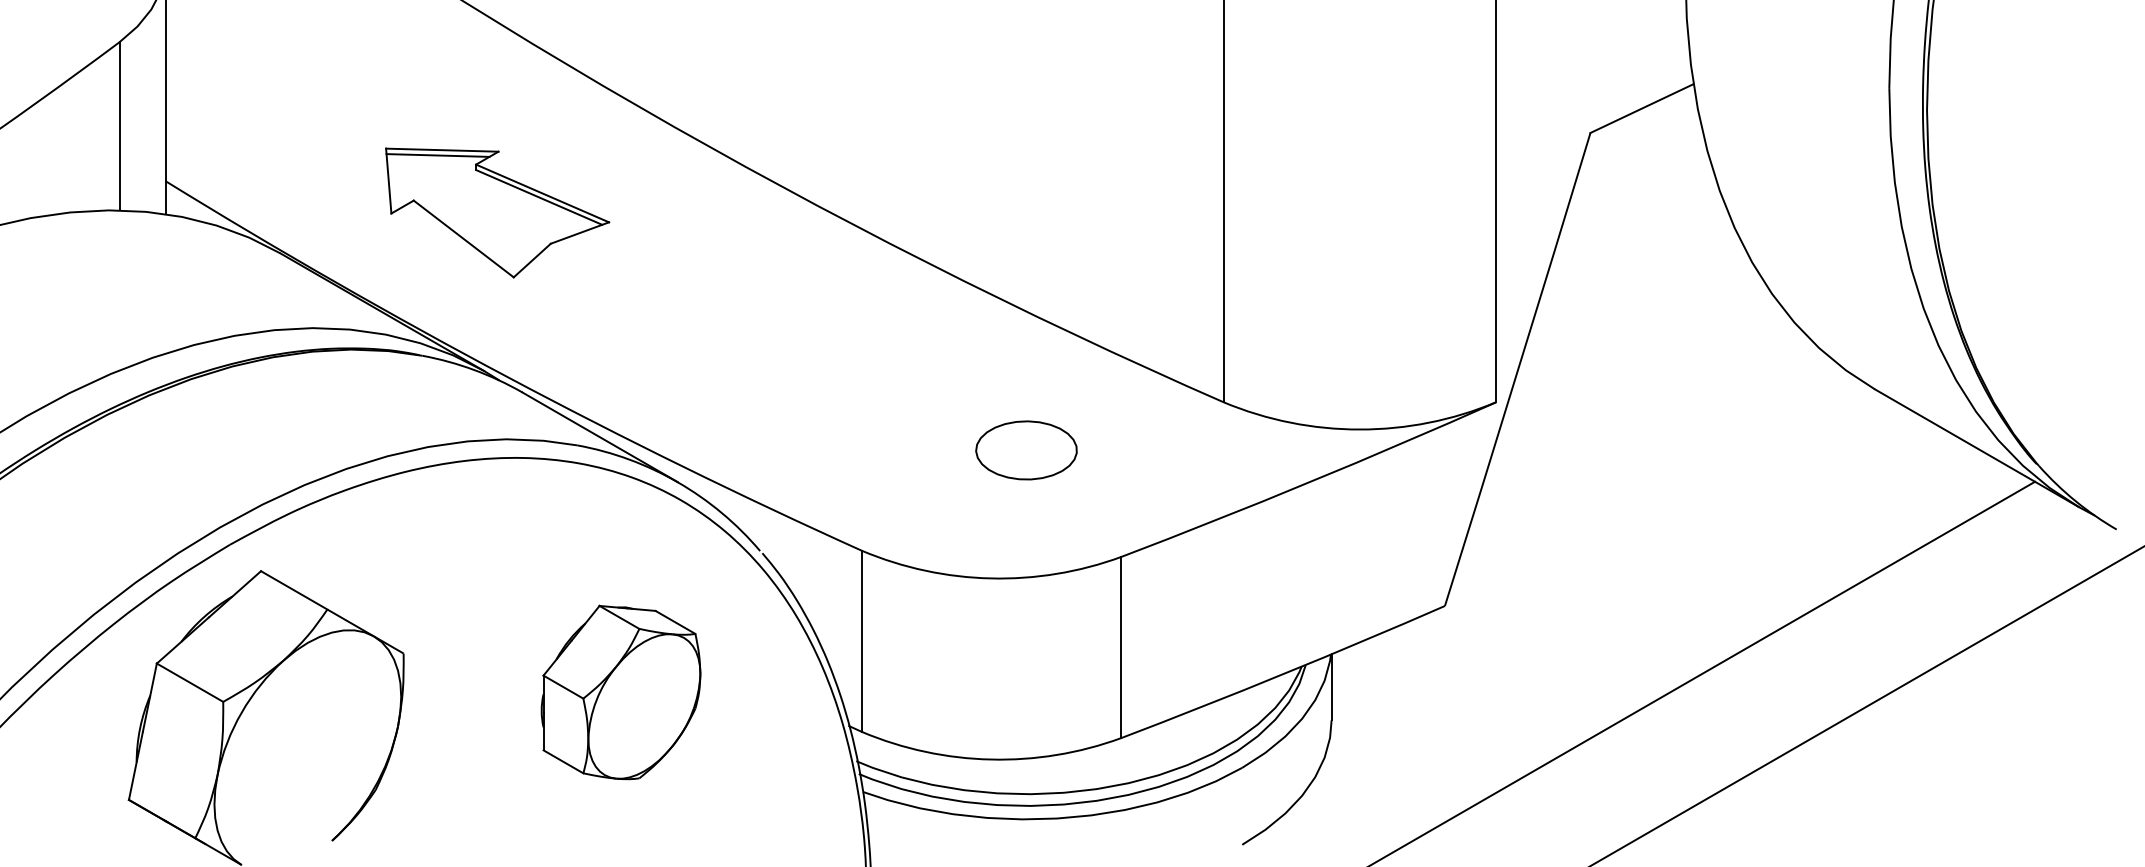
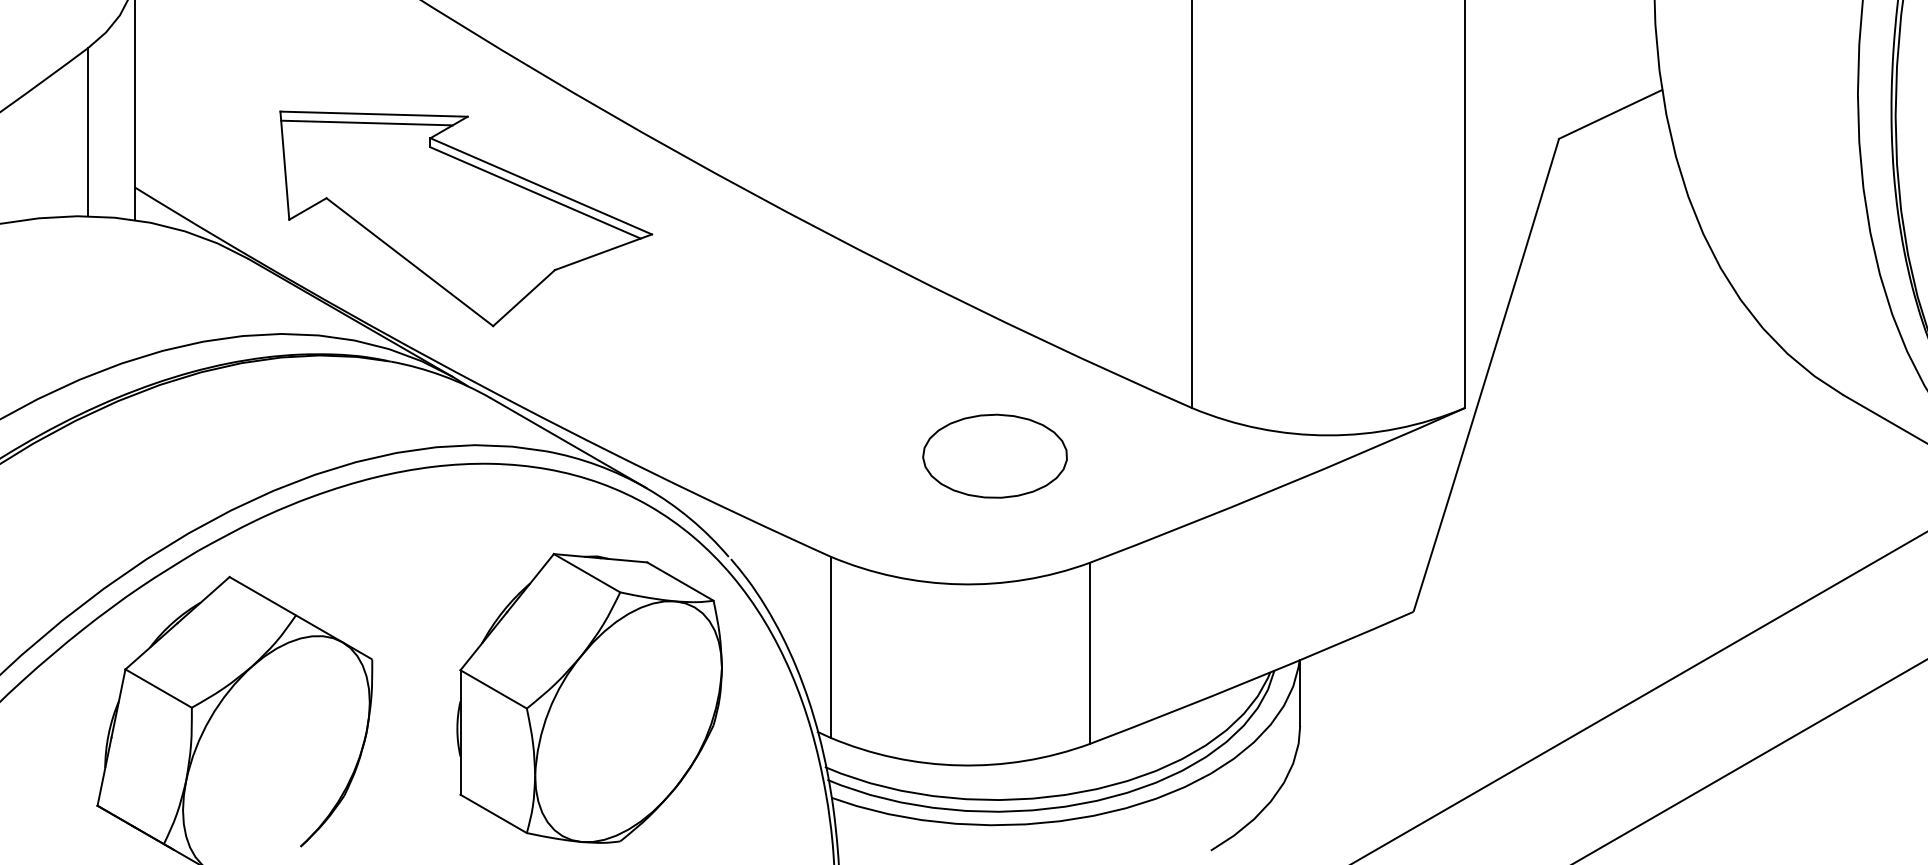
part: (497, 212) -> (466, 218), size x1.67
part: (1026, 450) -> (995, 456), size x1.43
part: (620, 692) -> (589, 698), size x1.67

